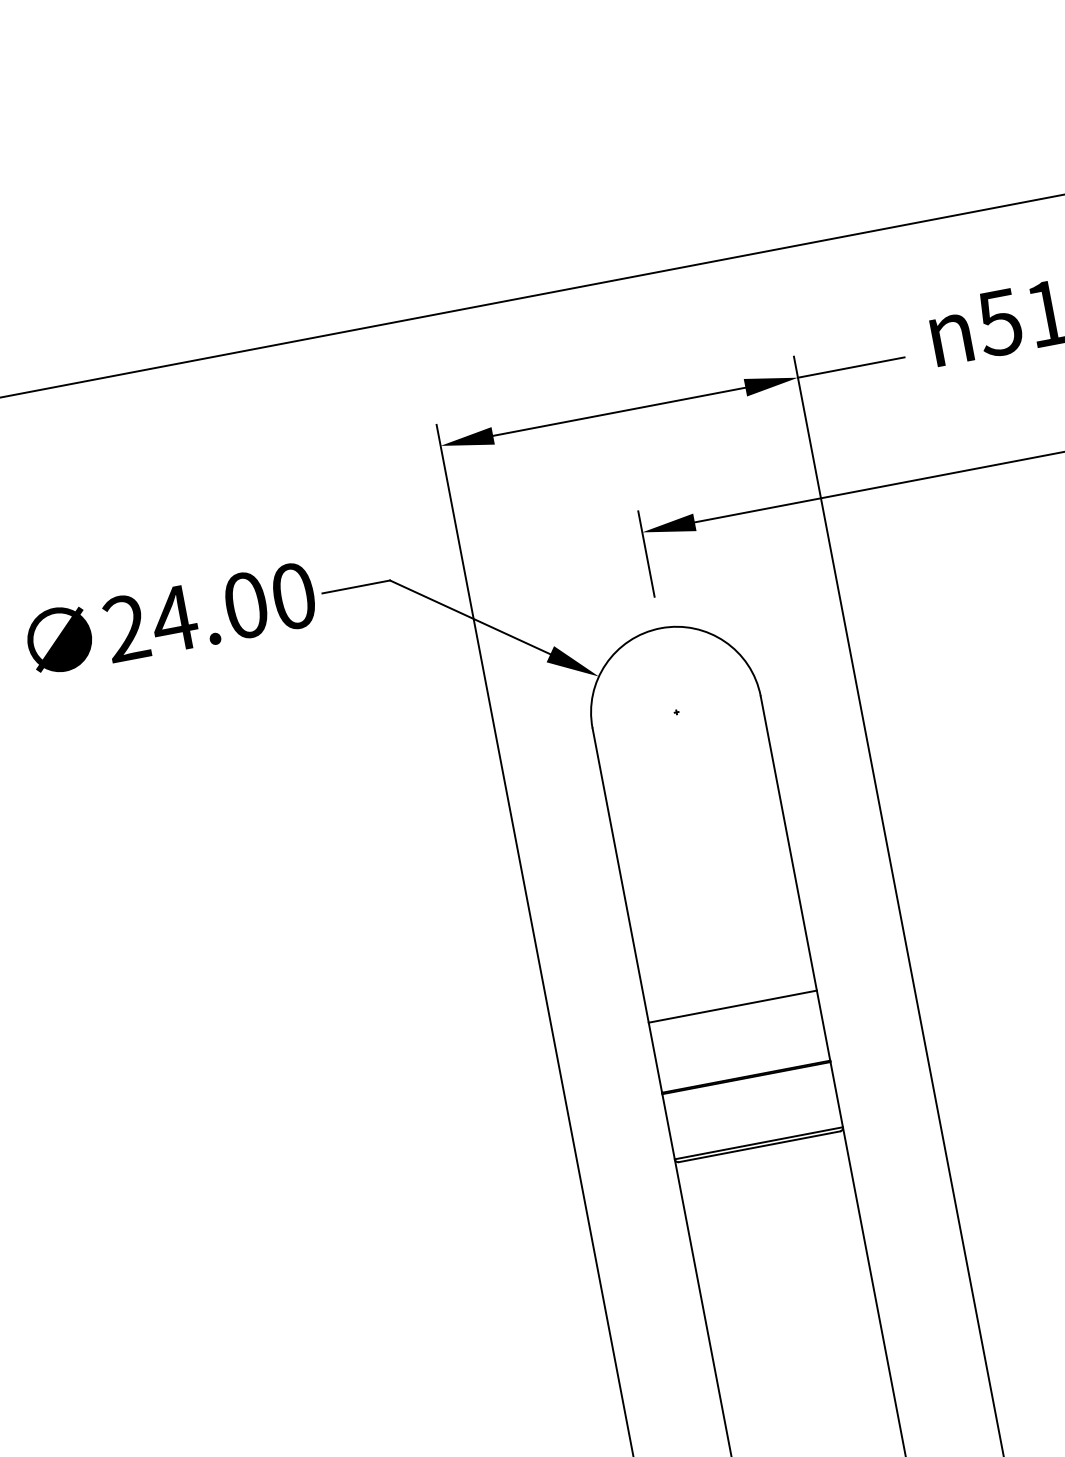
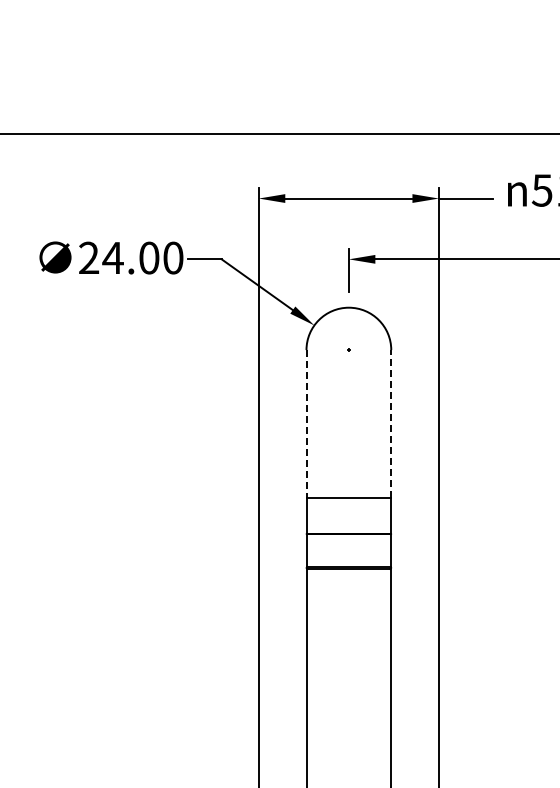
line: (788, 841) -> (391, 423), solid -> dashed
line: (620, 875) -> (306, 424), solid -> dashed

